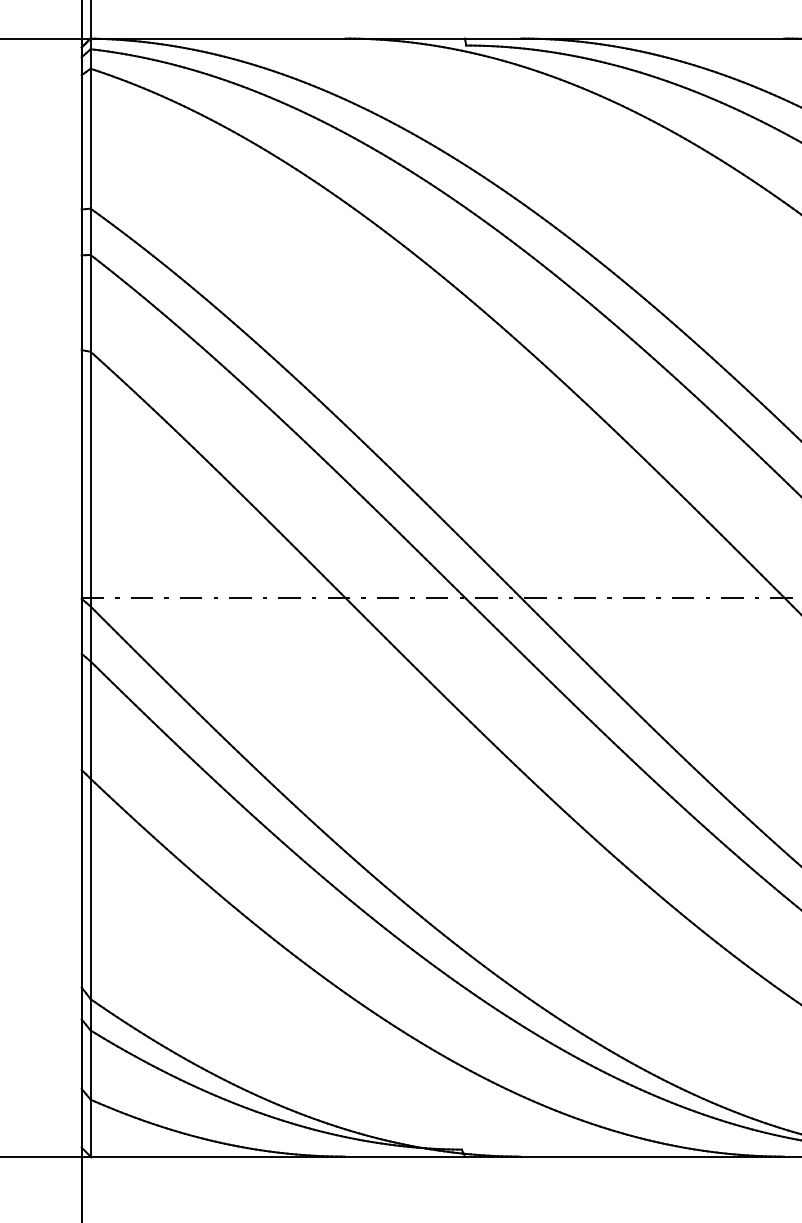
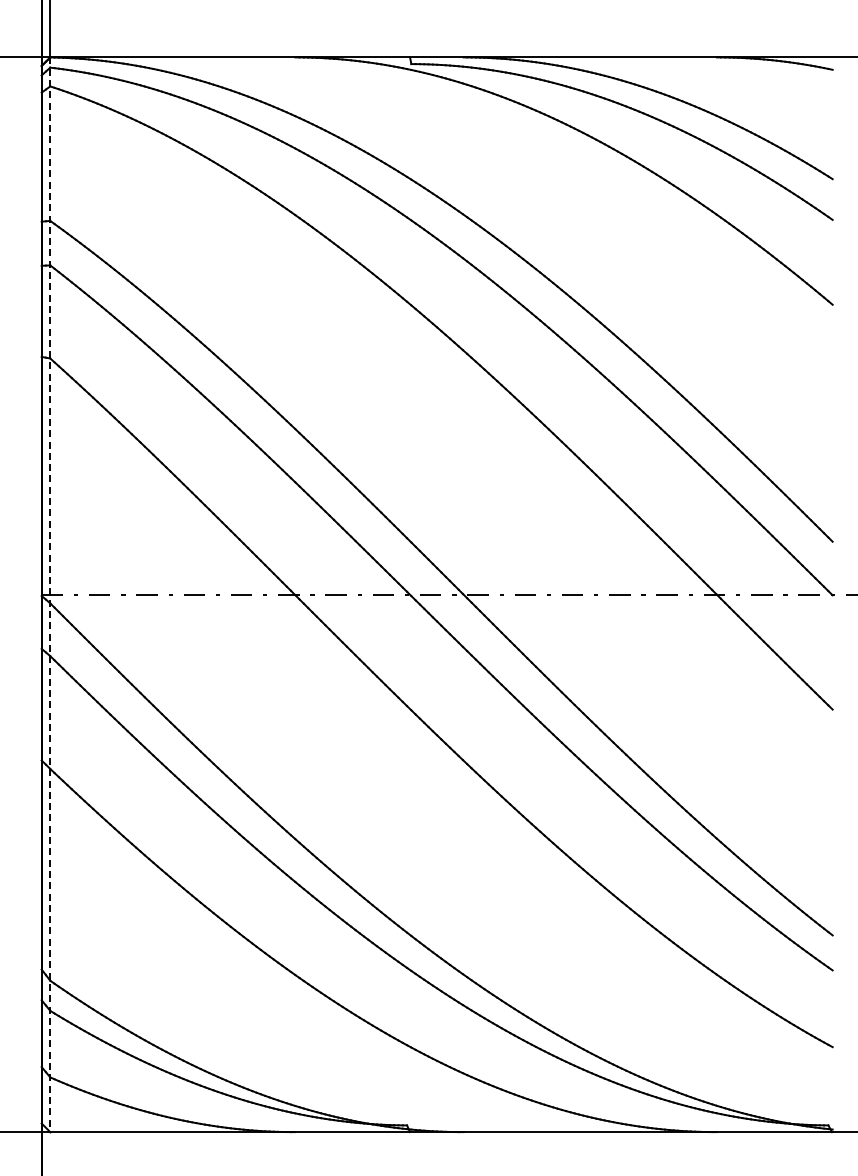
line: (90, 598) -> (50, 595), solid -> dashed

